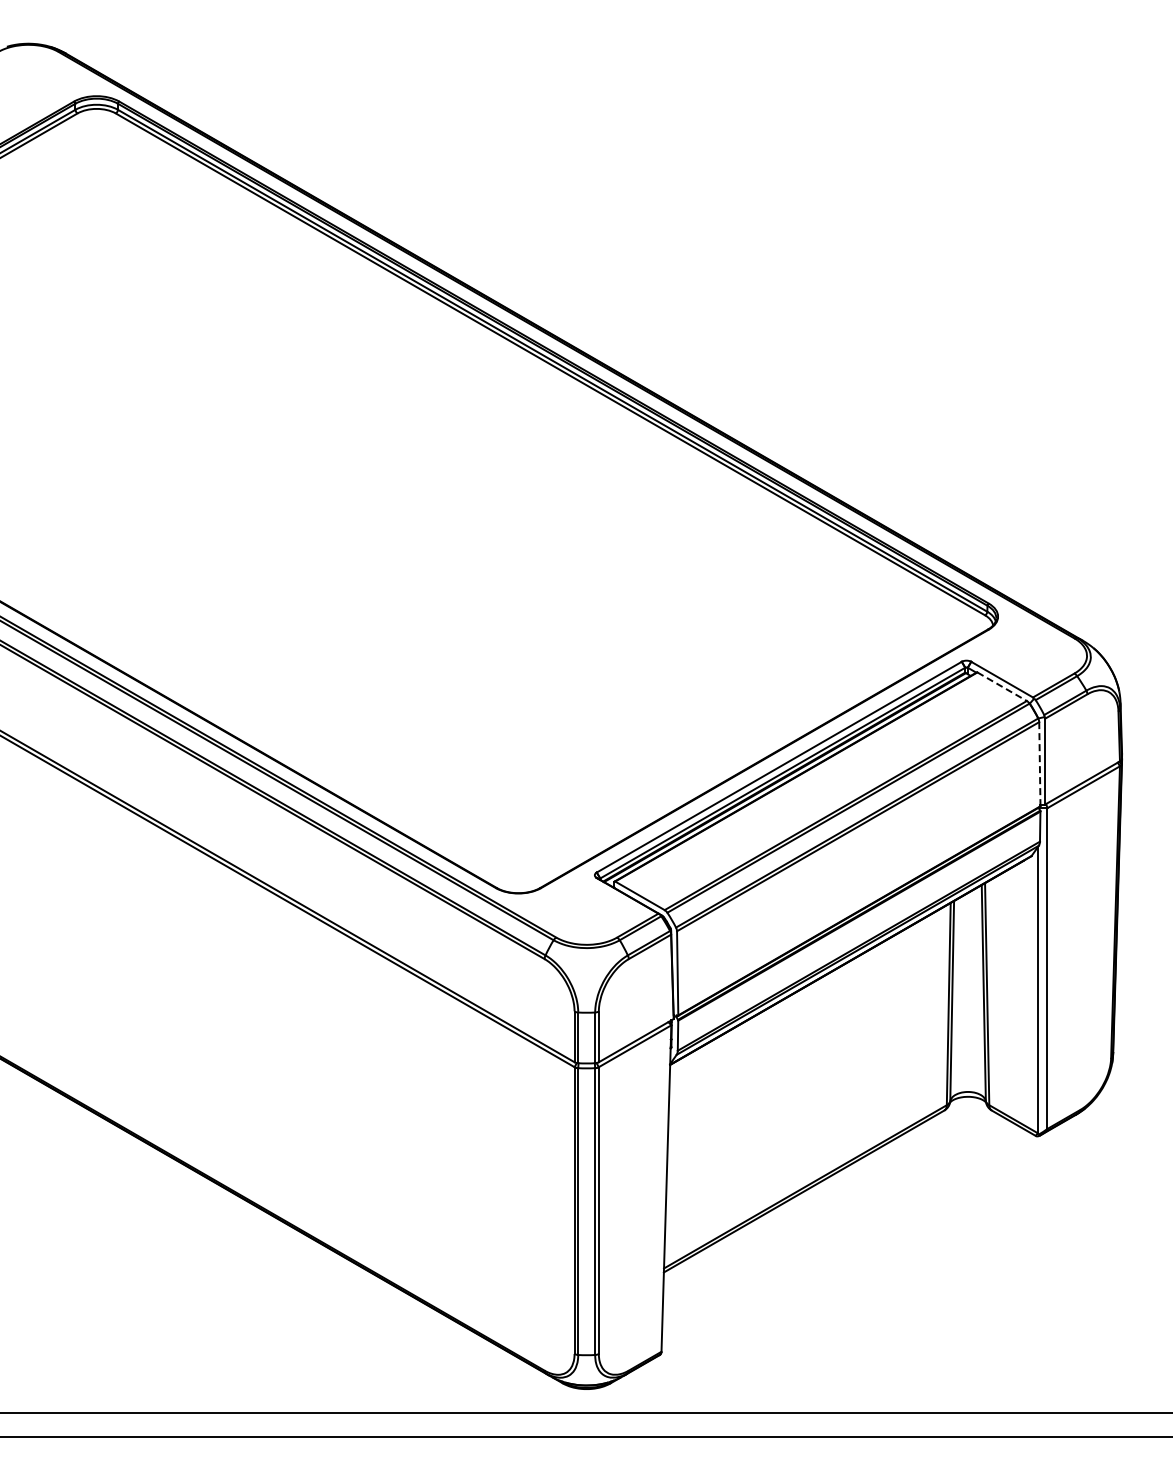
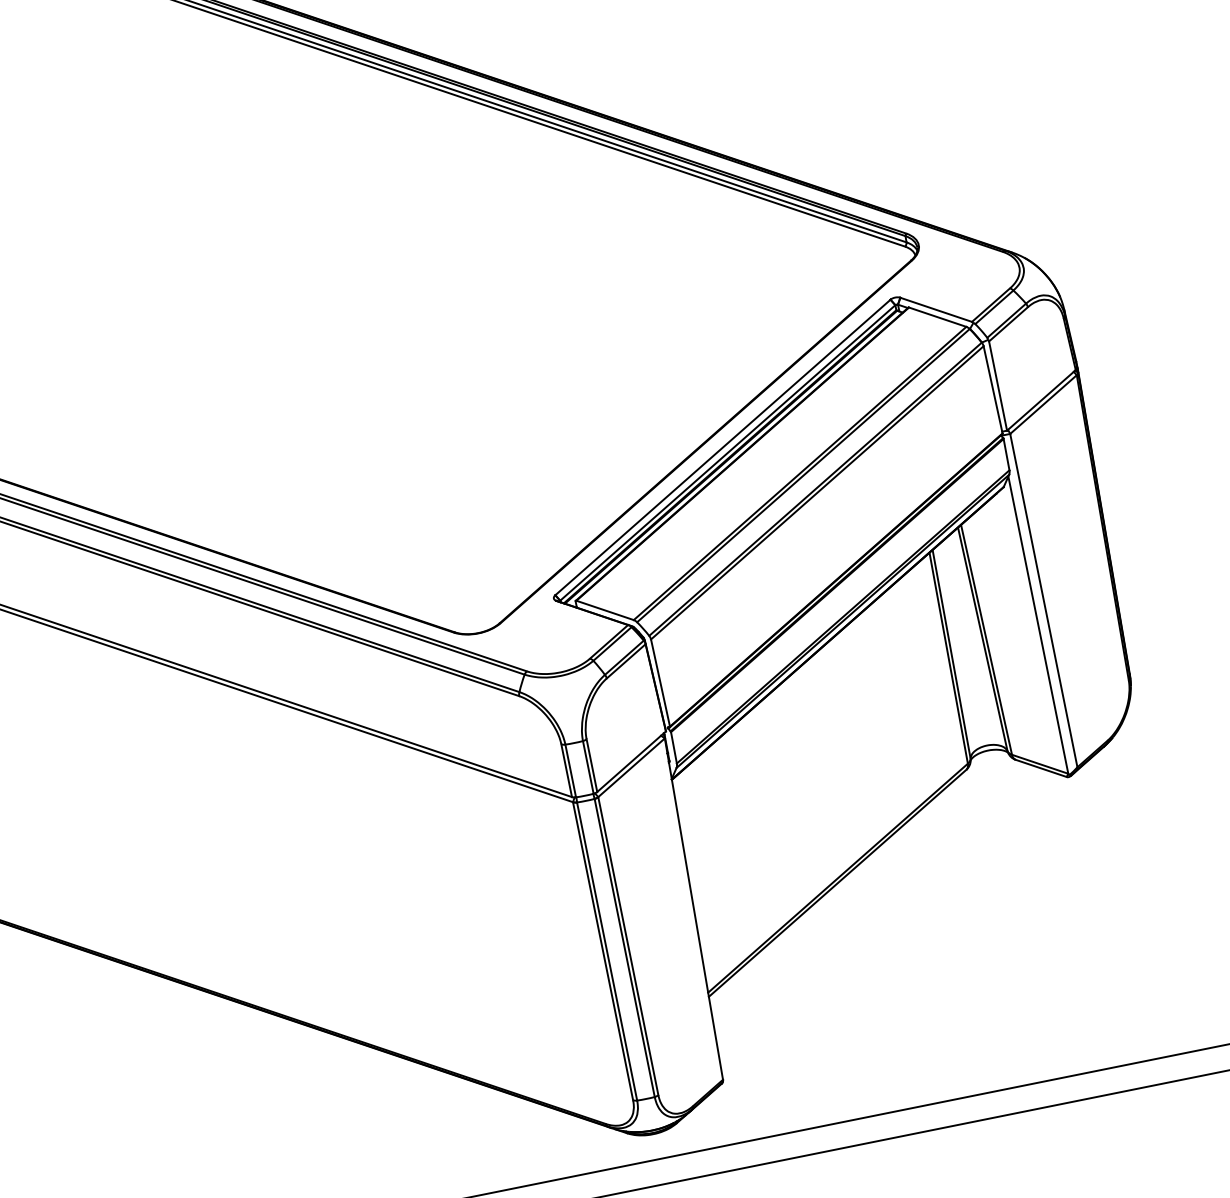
line: (1002, 686) -> (937, 316), dashed -> solid
line: (1039, 764) -> (992, 390), dashed -> solid

